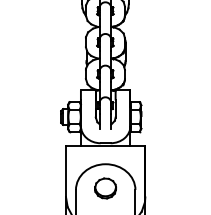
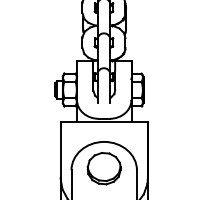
part: (105, 188) -> (104, 168), size x1.43

